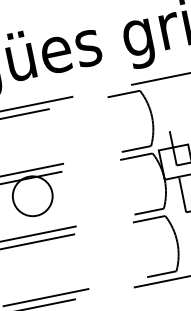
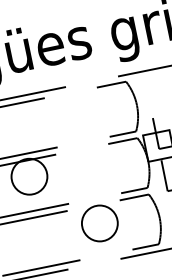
circle: (110, 248) -> (99, 223), added

